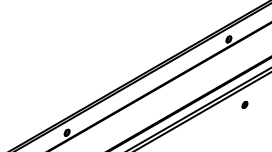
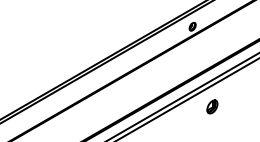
part: (244, 104) -> (211, 106), size x1.67

